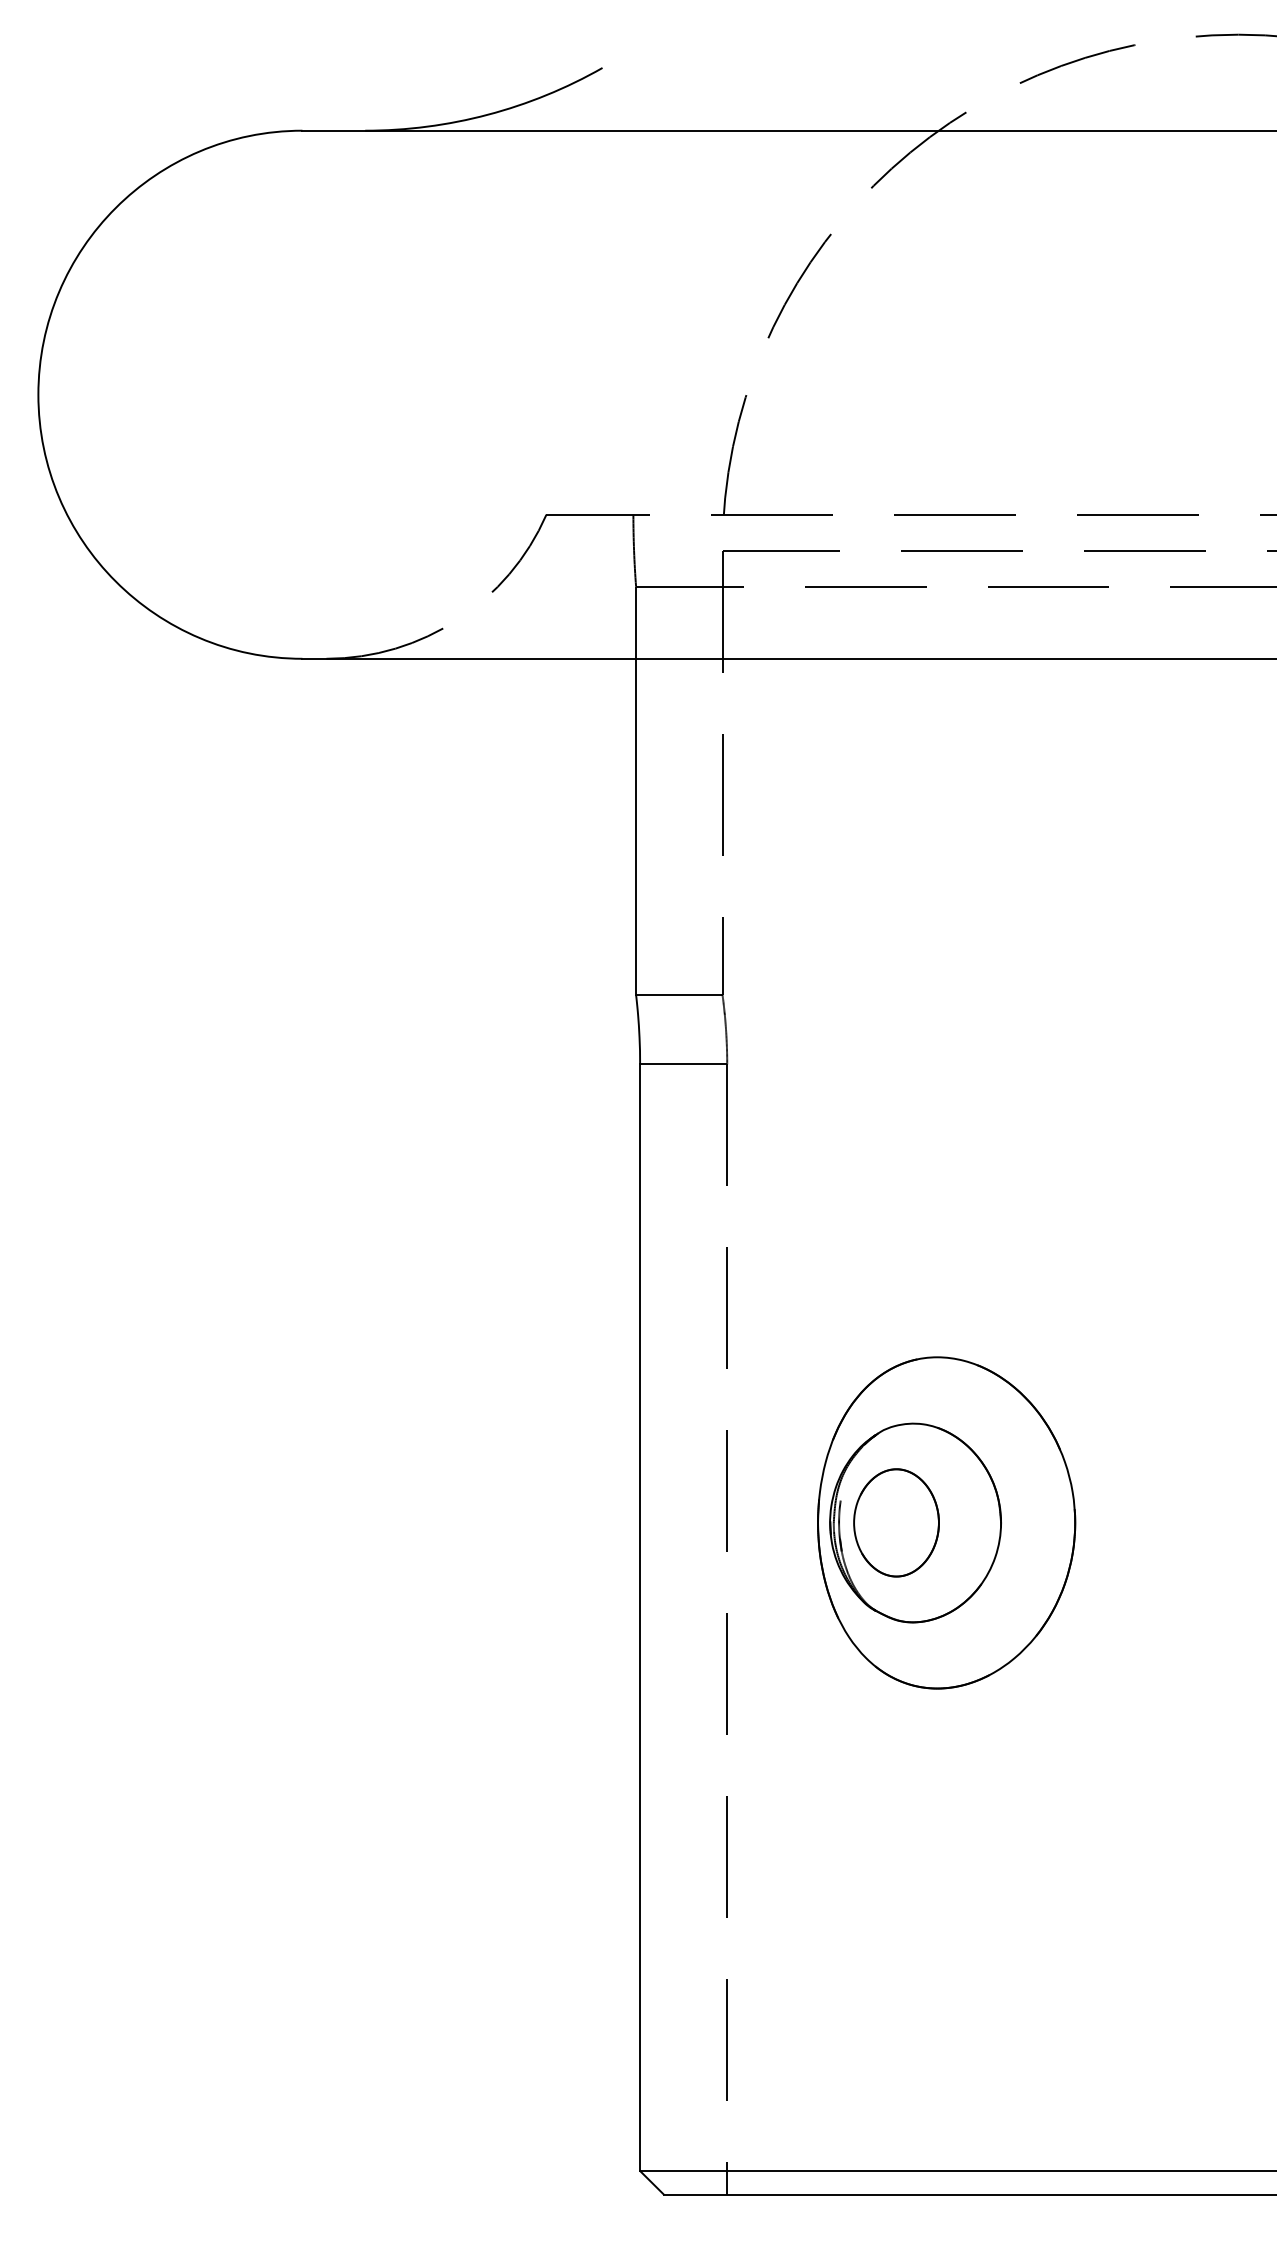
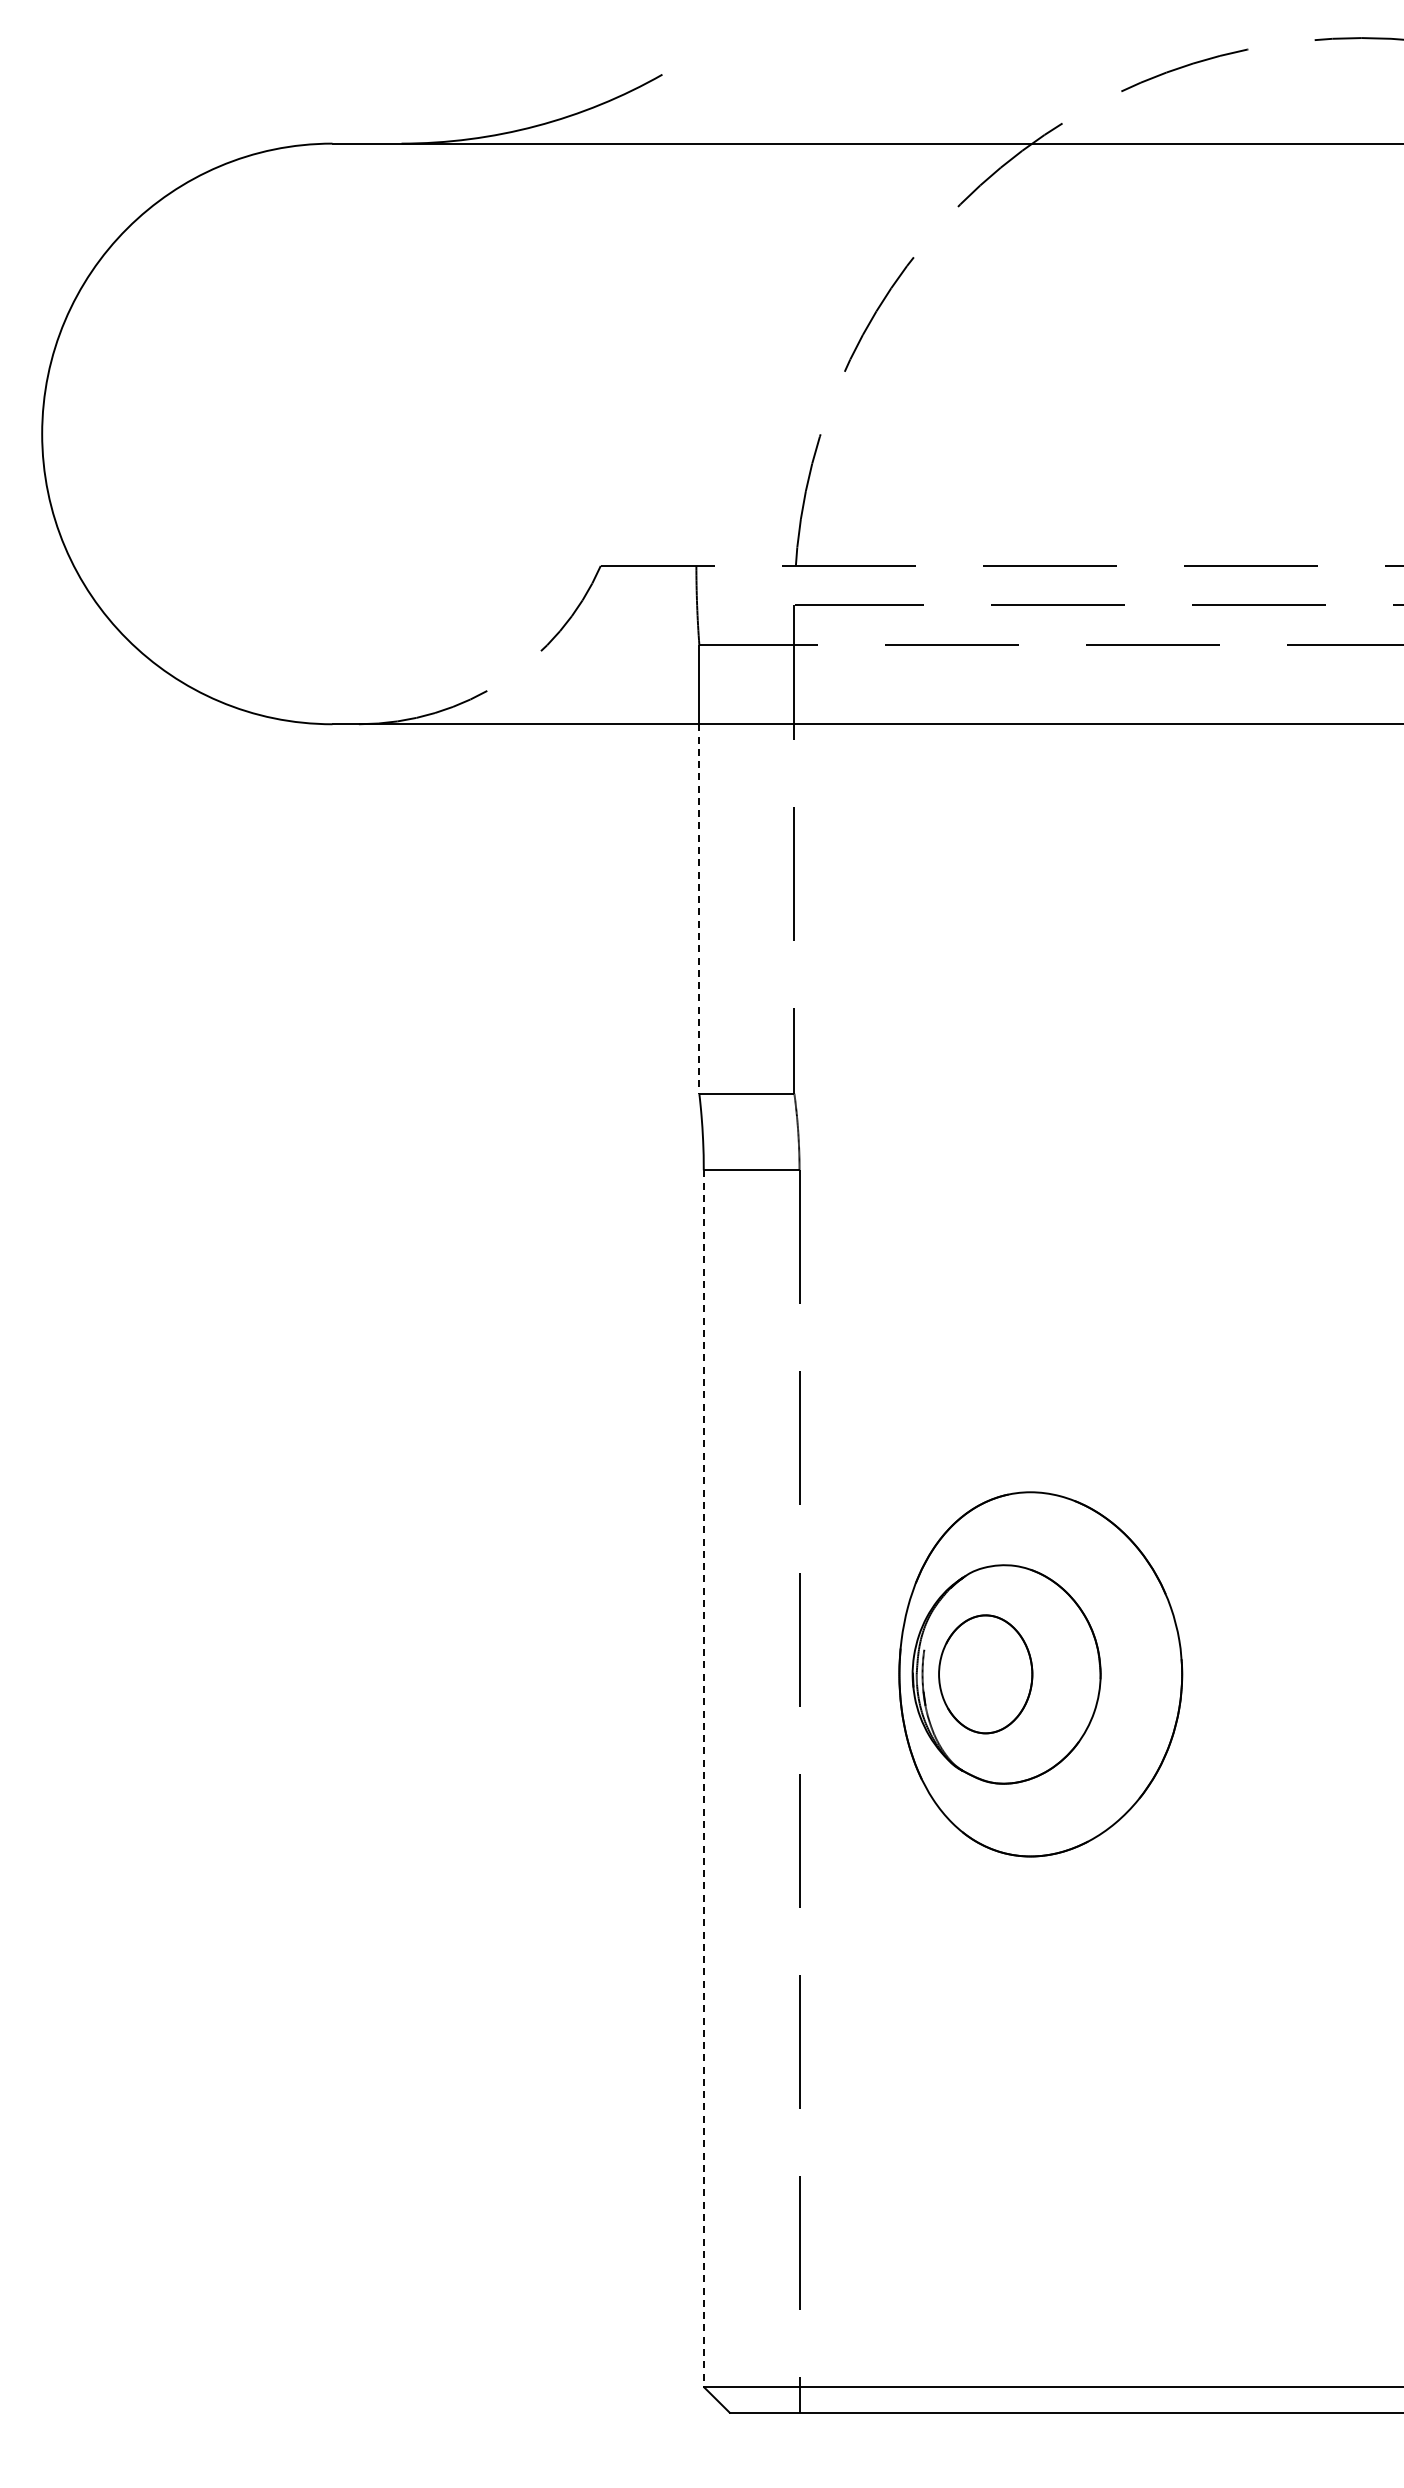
line: (636, 827) -> (699, 909), solid -> dashed
line: (639, 1618) -> (703, 1779), solid -> dashed

